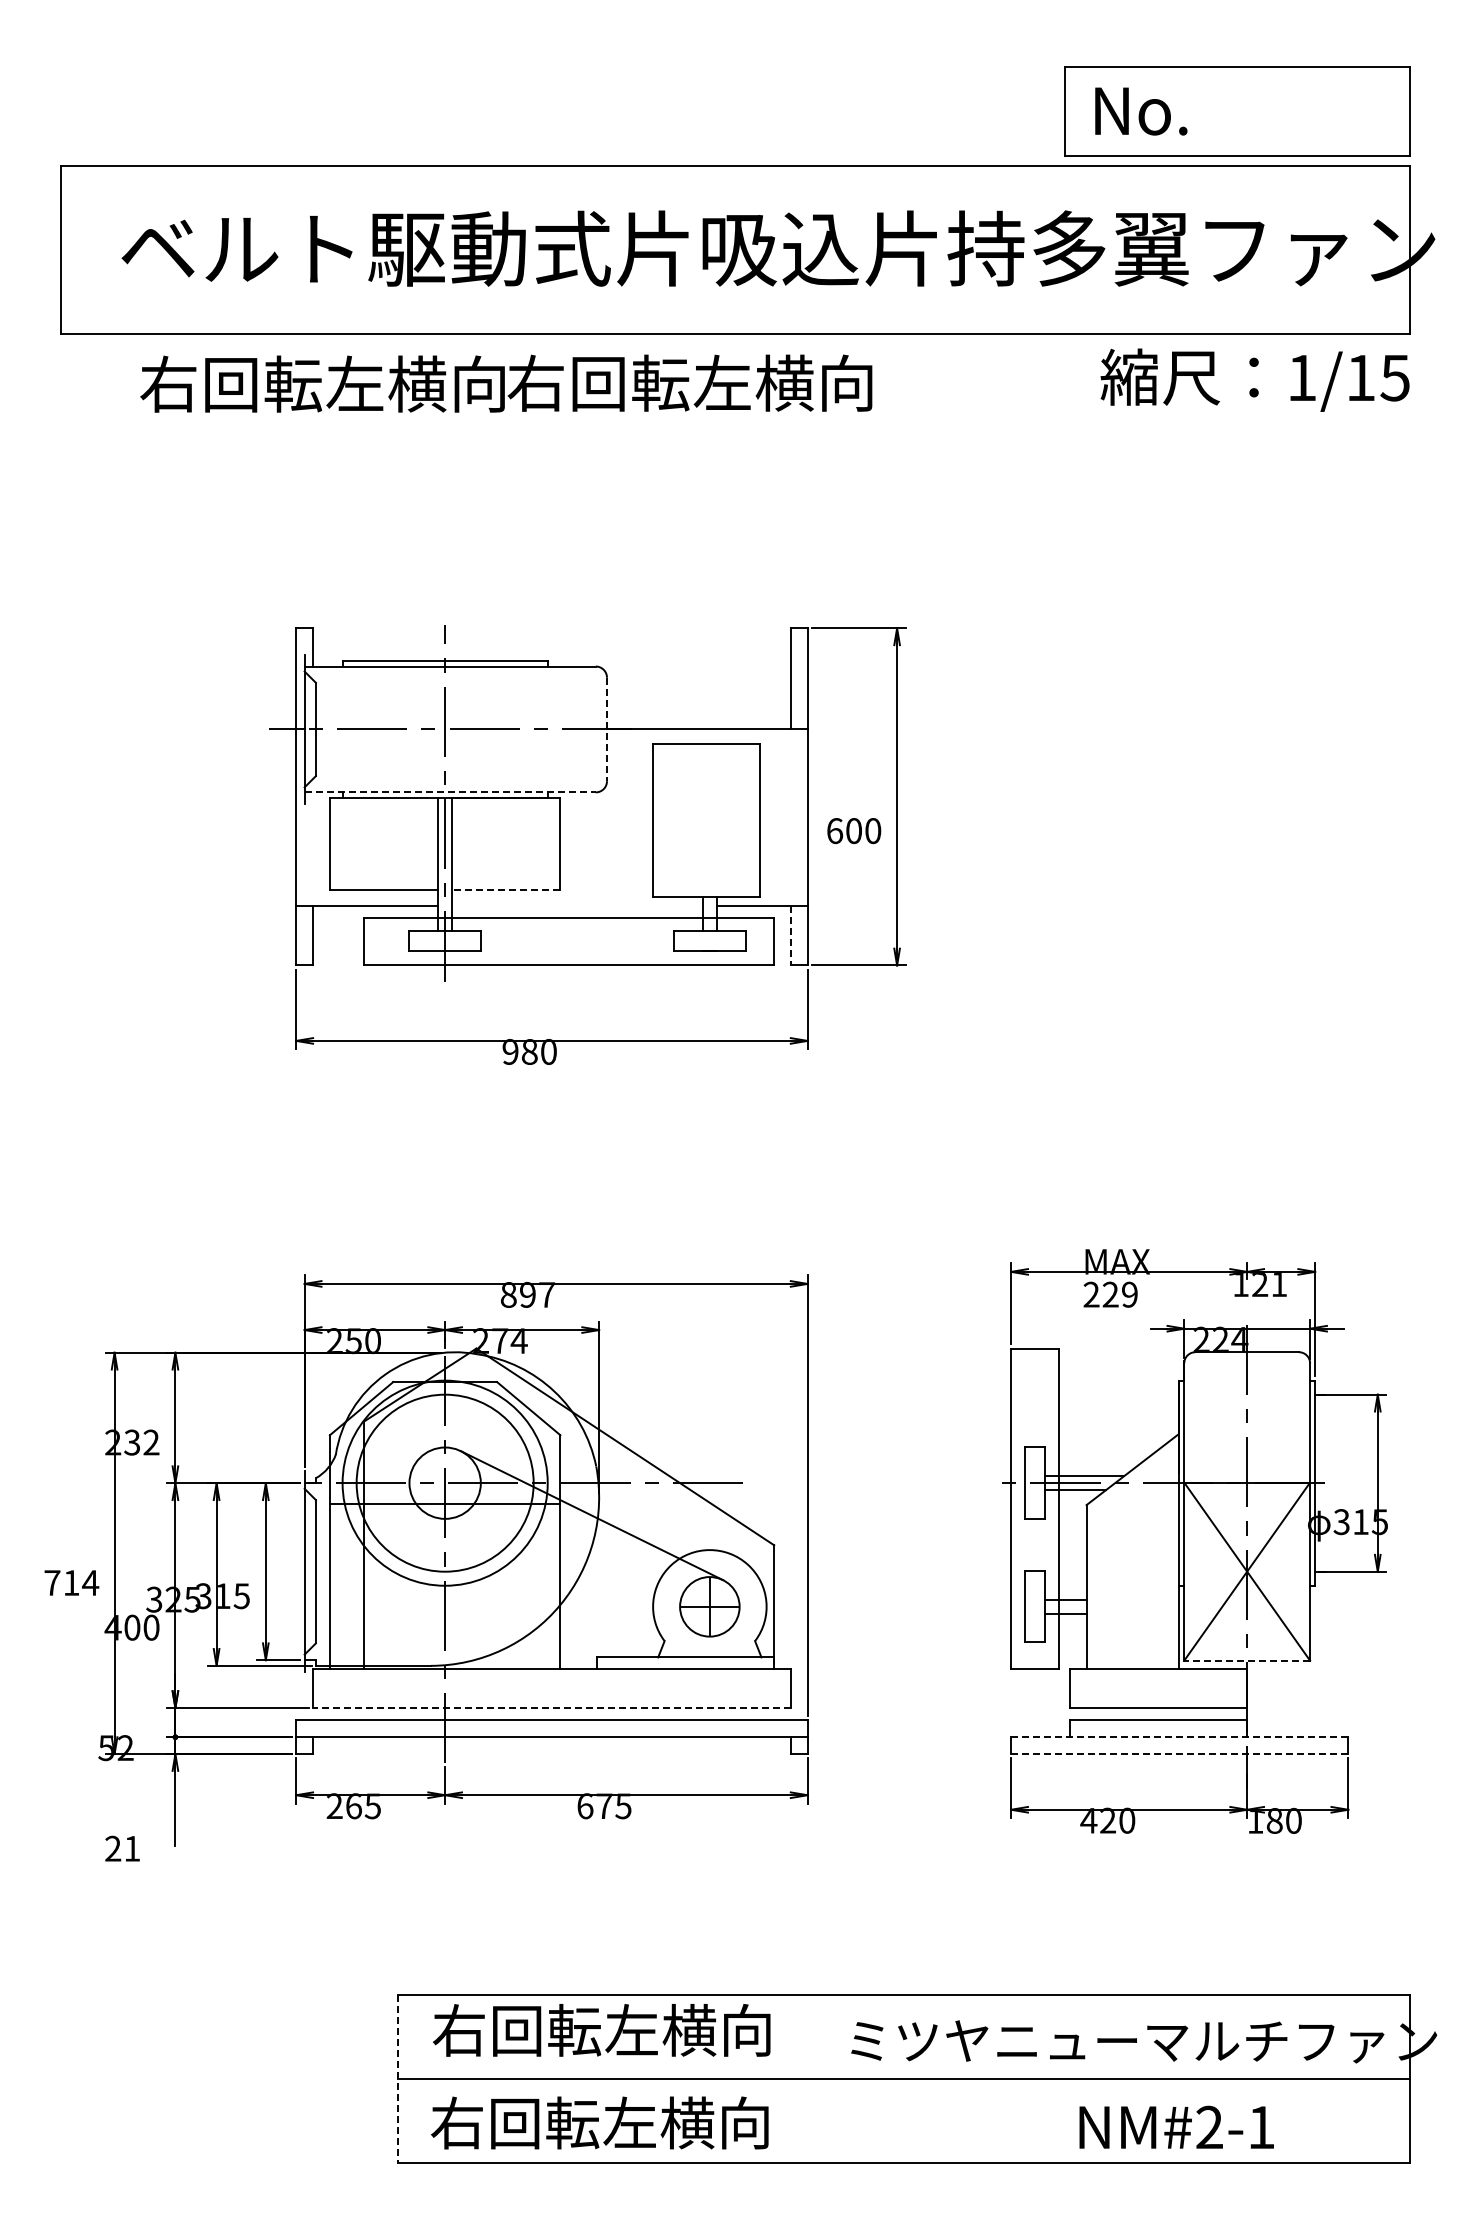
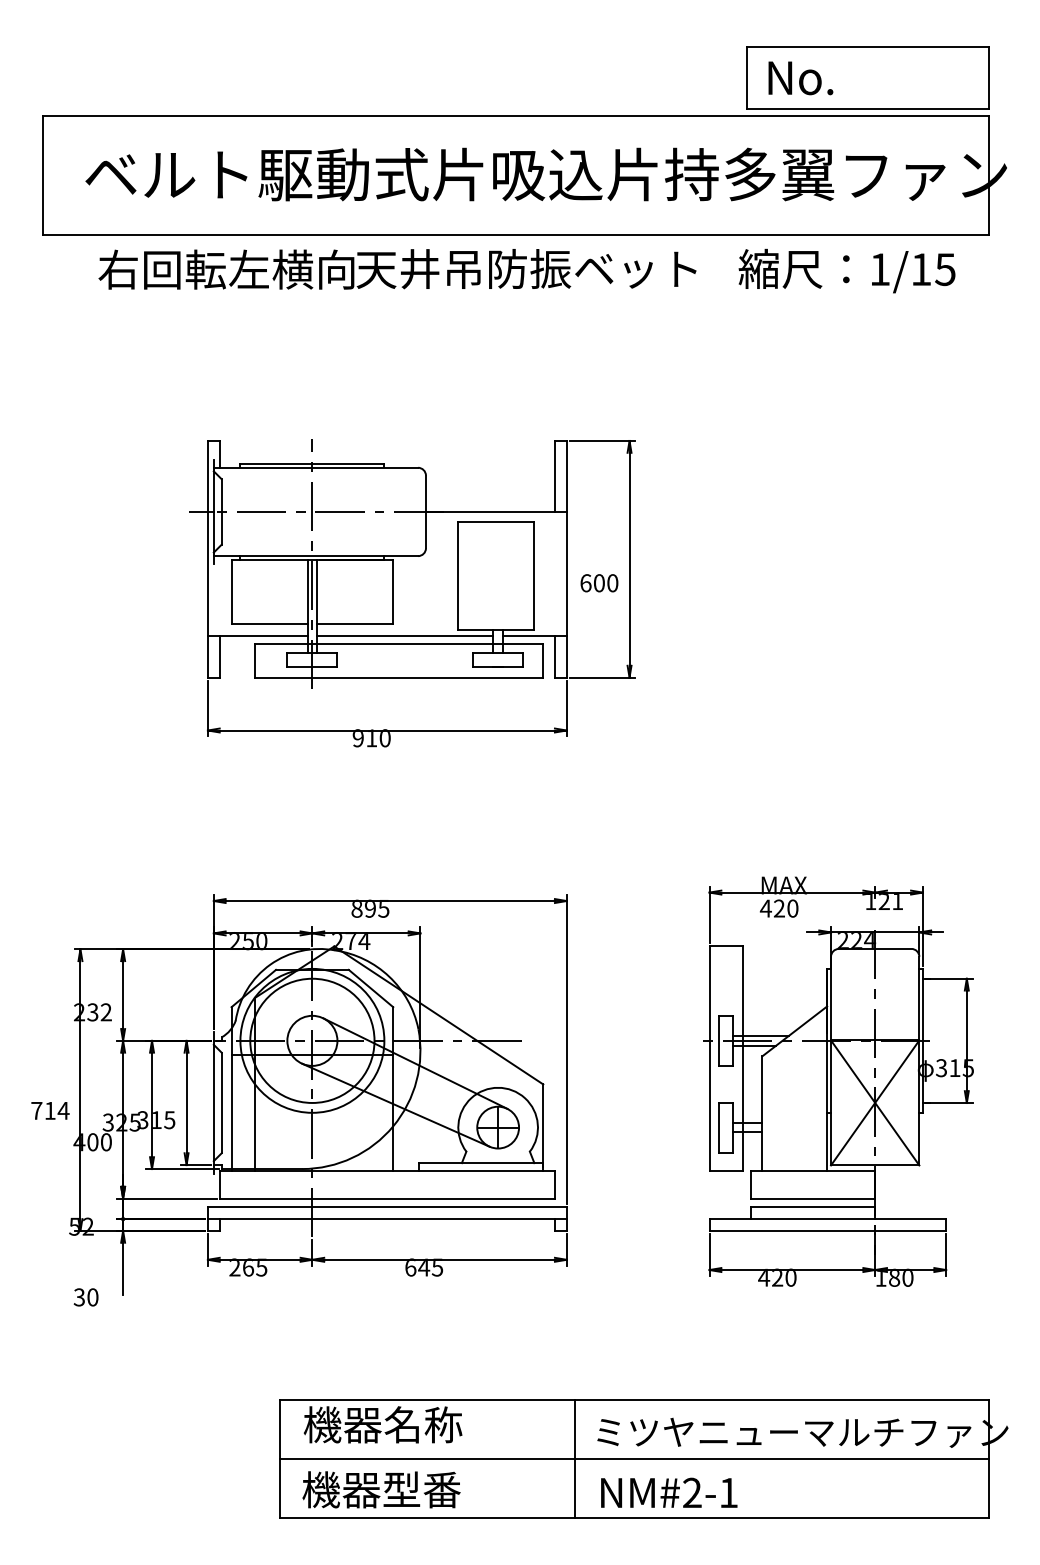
text: (1254, 379) -> (846, 270), moved
text: (749, 383) -> (525, 269), 右回転左横向 -> 天井吊防振ベット
line: (607, 729) -> (426, 511), dashed -> solid
line: (450, 792) -> (316, 556), dashed -> solid
line: (505, 889) -> (354, 624), dashed -> solid
line: (577, 906) -> (405, 636), added
line: (790, 936) -> (554, 657), dashed -> solid
text: (529, 1051) -> (371, 737), 980 -> 910
text: (546, 1294) -> (383, 908), 897 -> 895
text: (1109, 1294) -> (778, 908), 229 -> 420
line: (563, 1574) -> (395, 1104), added
line: (1247, 1660) -> (875, 1165), dashed -> solid
line: (551, 1708) -> (387, 1198), dashed -> solid
line: (1179, 1737) -> (827, 1219), dashed -> solid
line: (1179, 1754) -> (827, 1231), dashed -> solid
text: (603, 1805) -> (423, 1267), 675 -> 645
text: (122, 1848) -> (85, 1297), 21 -> 30
text: (601, 2029) -> (422, 1424), 右回転左横向 -> 機器名称
line: (819, 2078) -> (575, 1458), added
line: (398, 2079) -> (279, 1459), dashed -> solid
text: (599, 2122) -> (420, 1489), 右回転左横向 -> 機器型番
text: (1176, 2126) -> (669, 1492), moved

